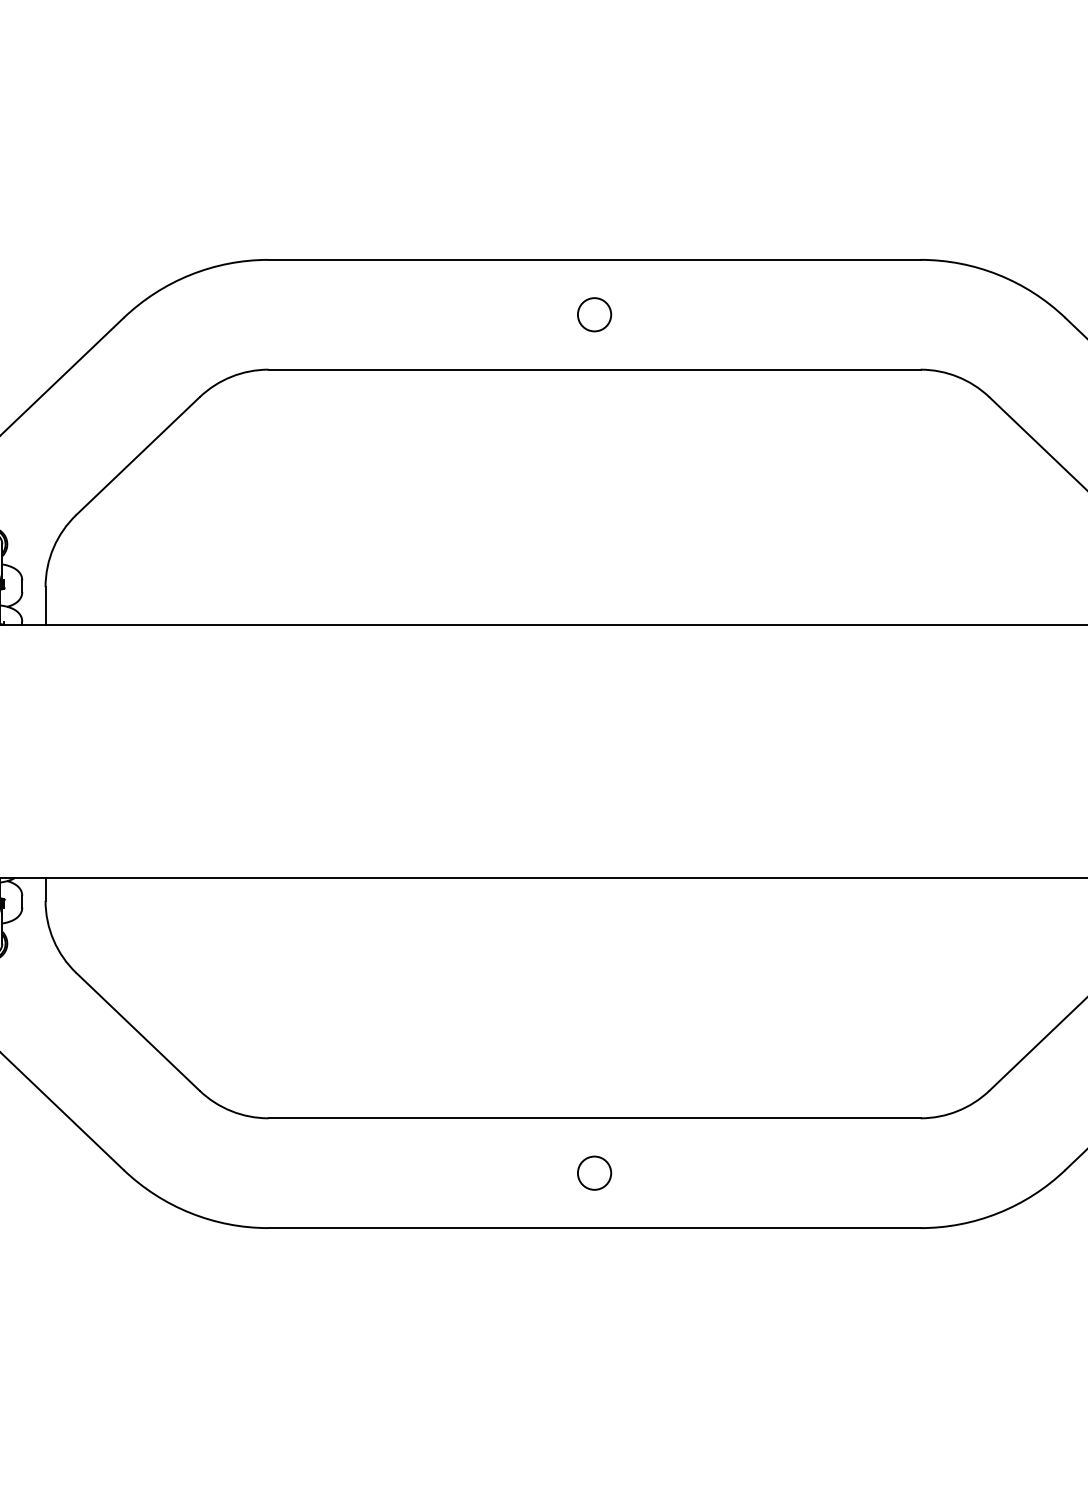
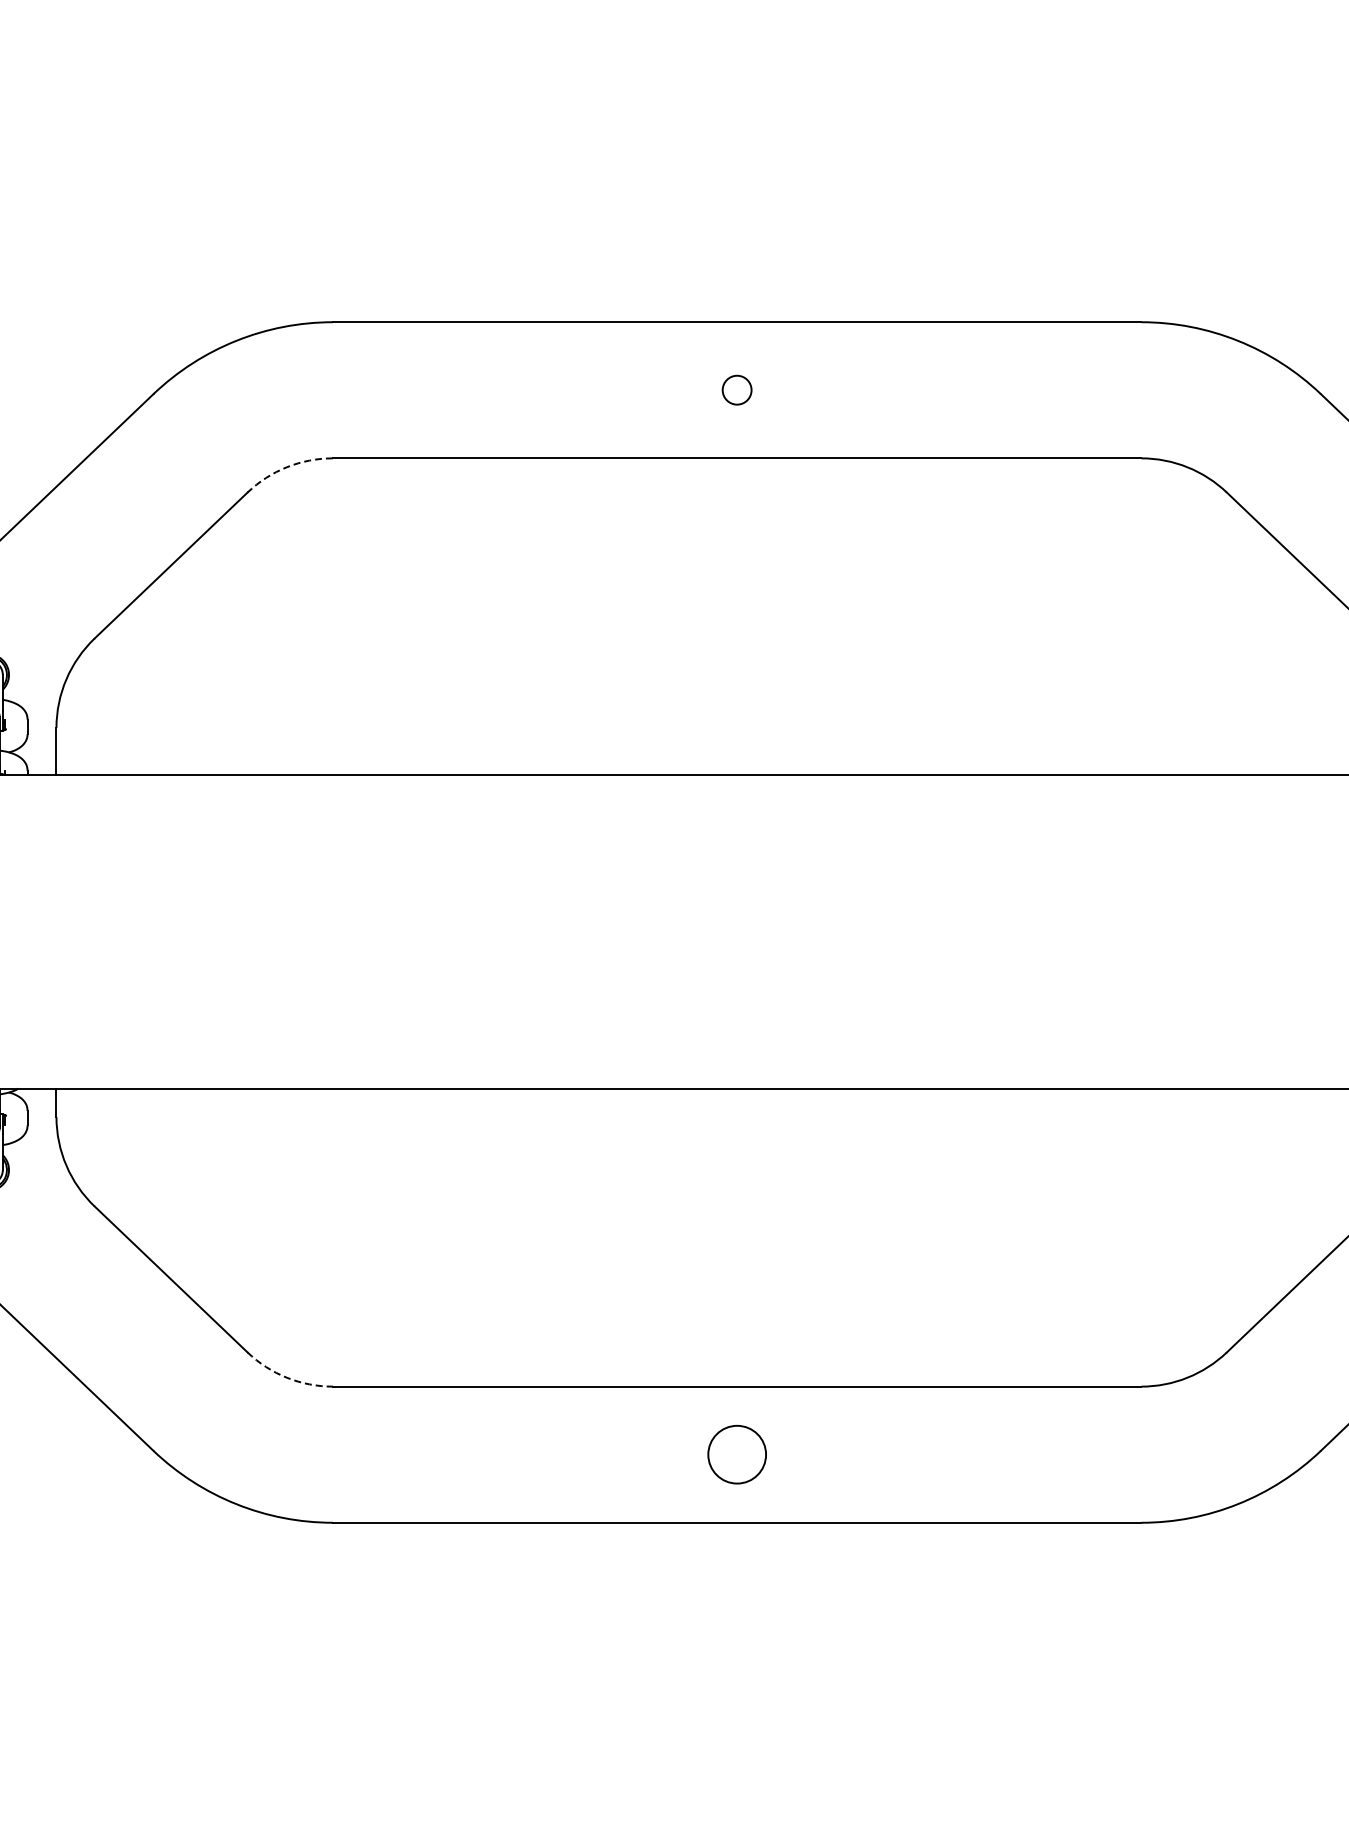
circle: (594, 314) -> (736, 389), size x0.7
arc: (231, 377) -> (286, 467), solid -> dashed
arc: (231, 1110) -> (286, 1377), solid -> dashed
circle: (594, 1173) -> (736, 1454), size x1.4

